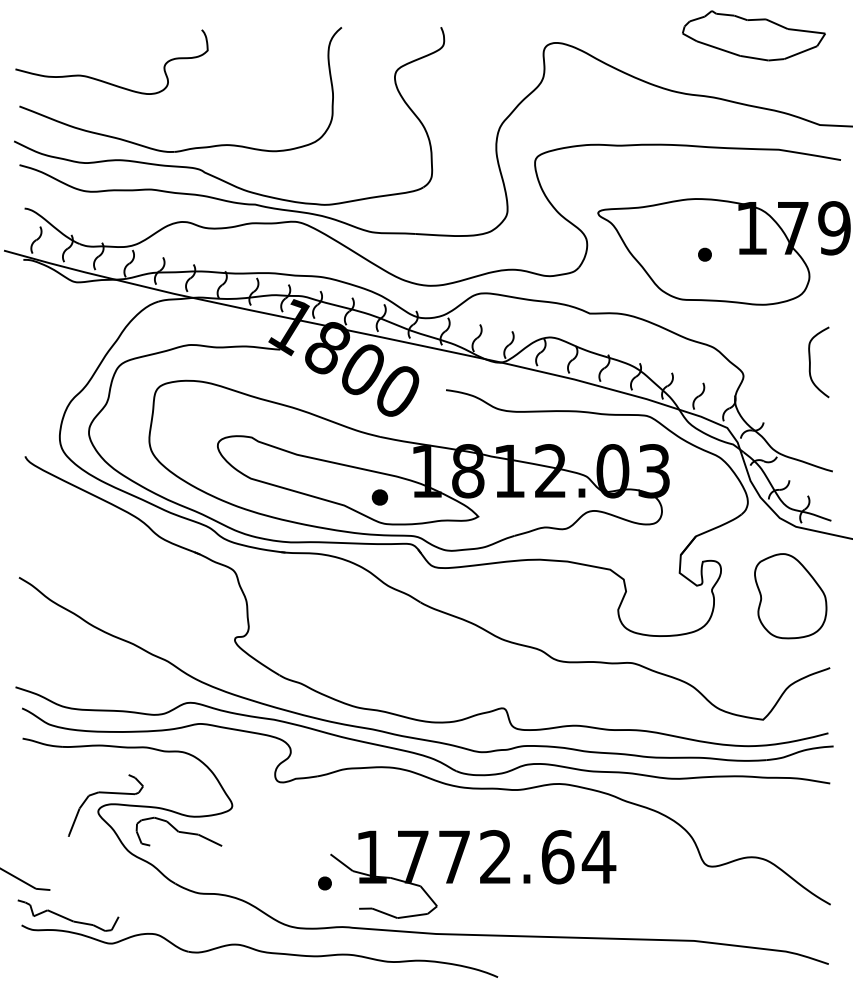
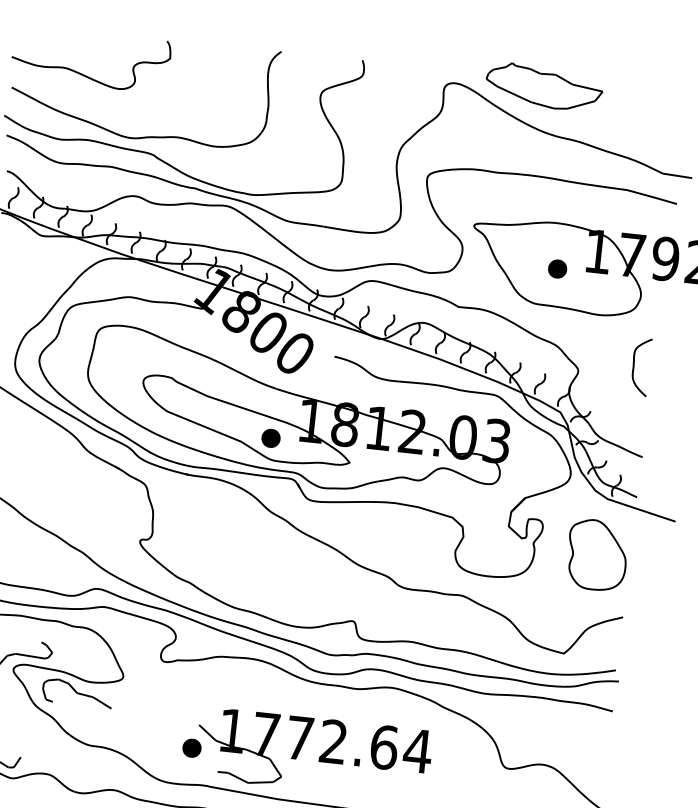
part: (753, 35) -> (544, 86), moved
part: (704, 254) -> (557, 268), size x1.67
part: (379, 497) -> (270, 438), size x1.43
part: (324, 883) -> (191, 748), size x1.67

